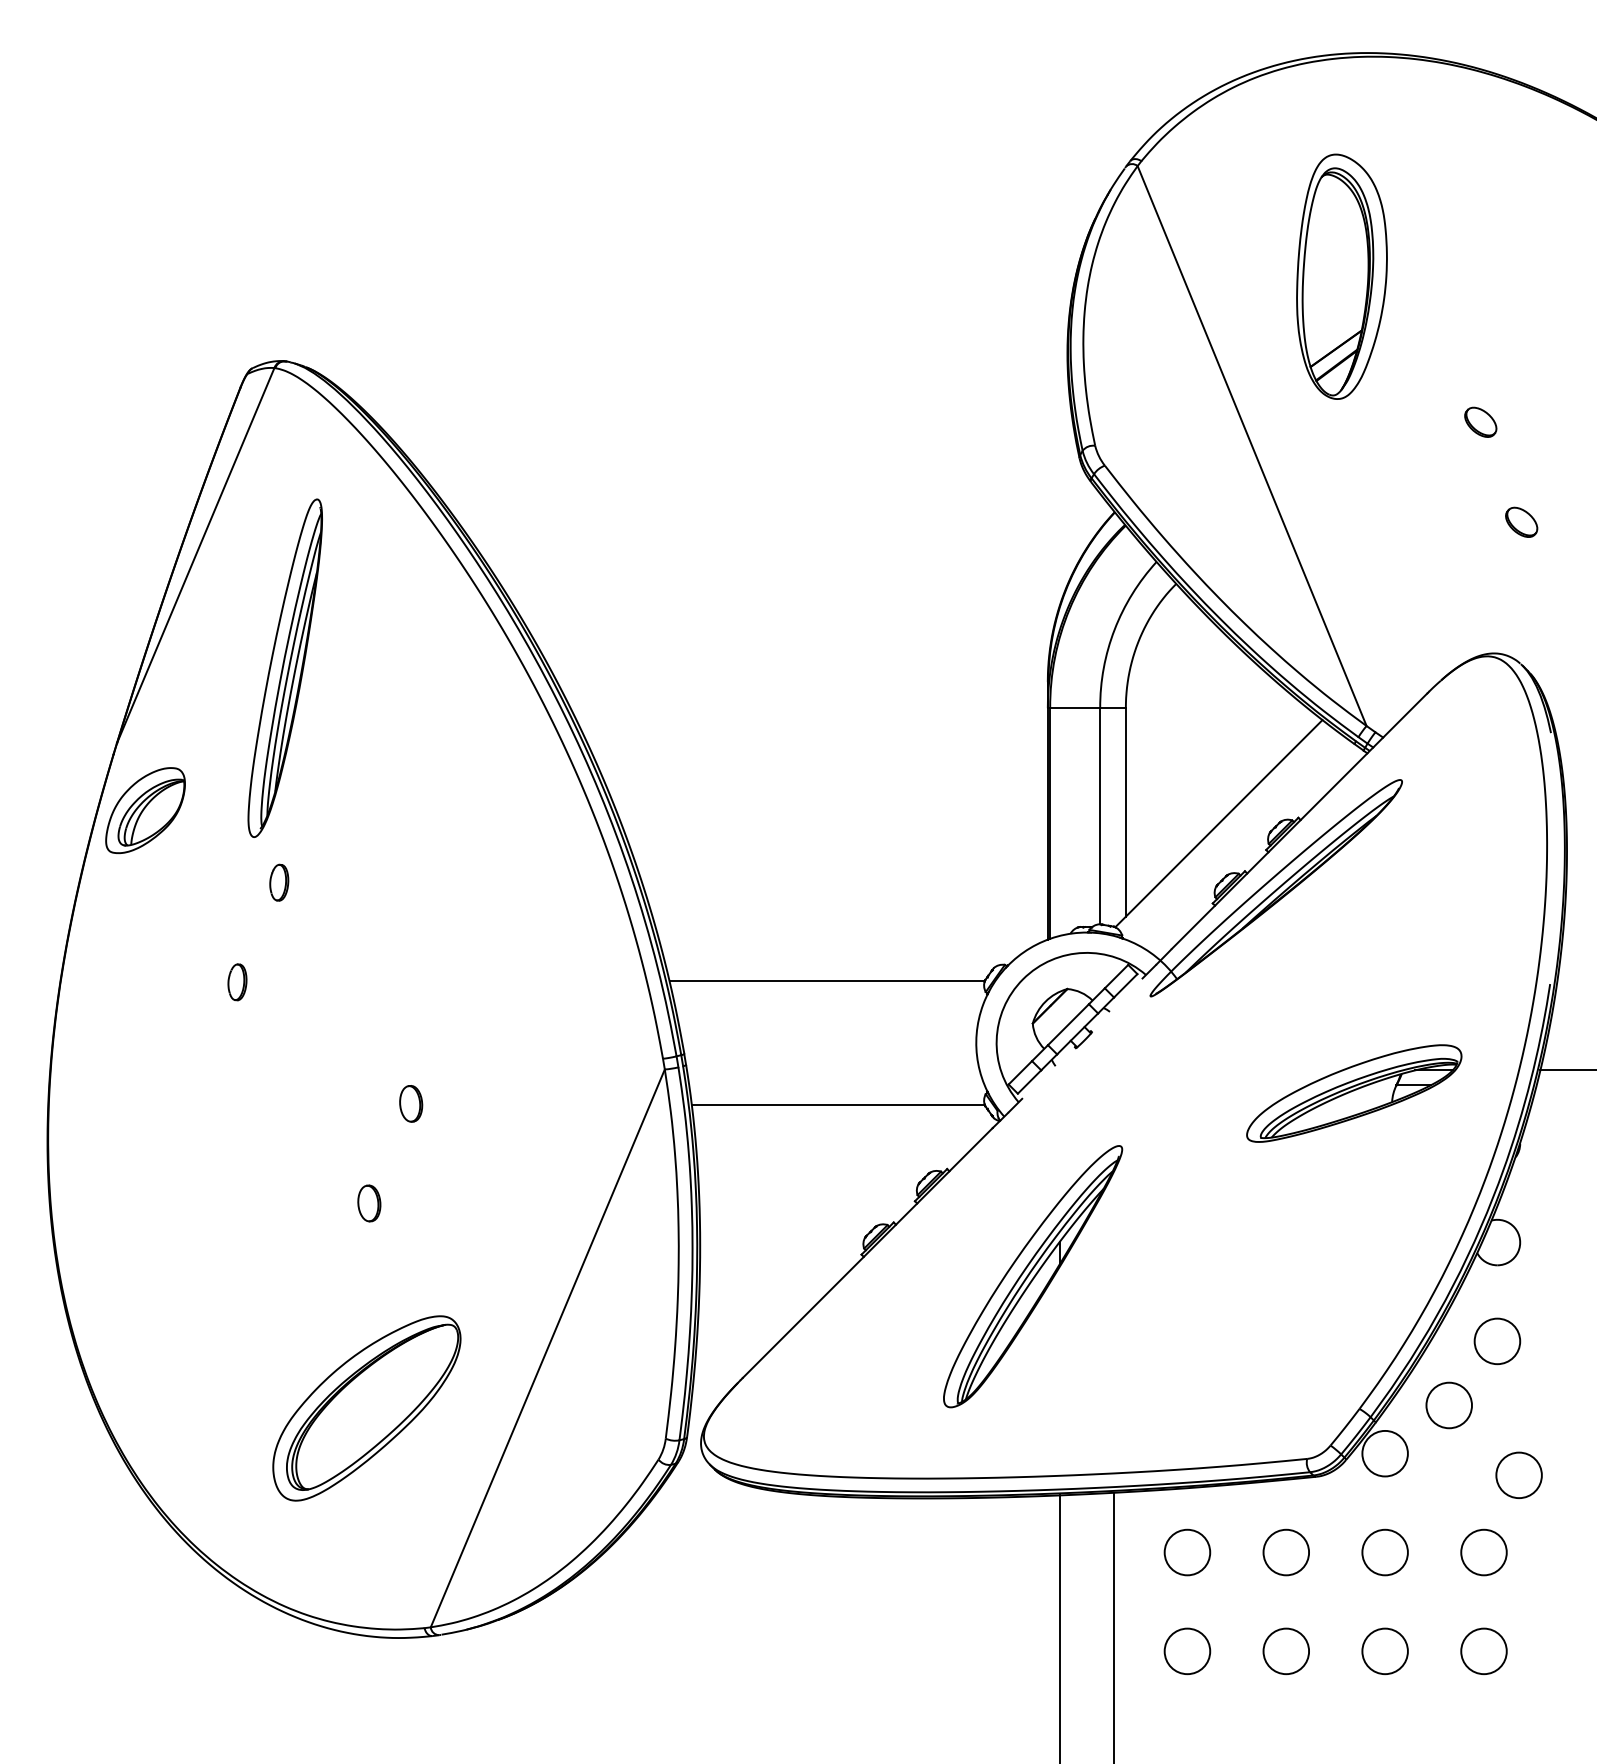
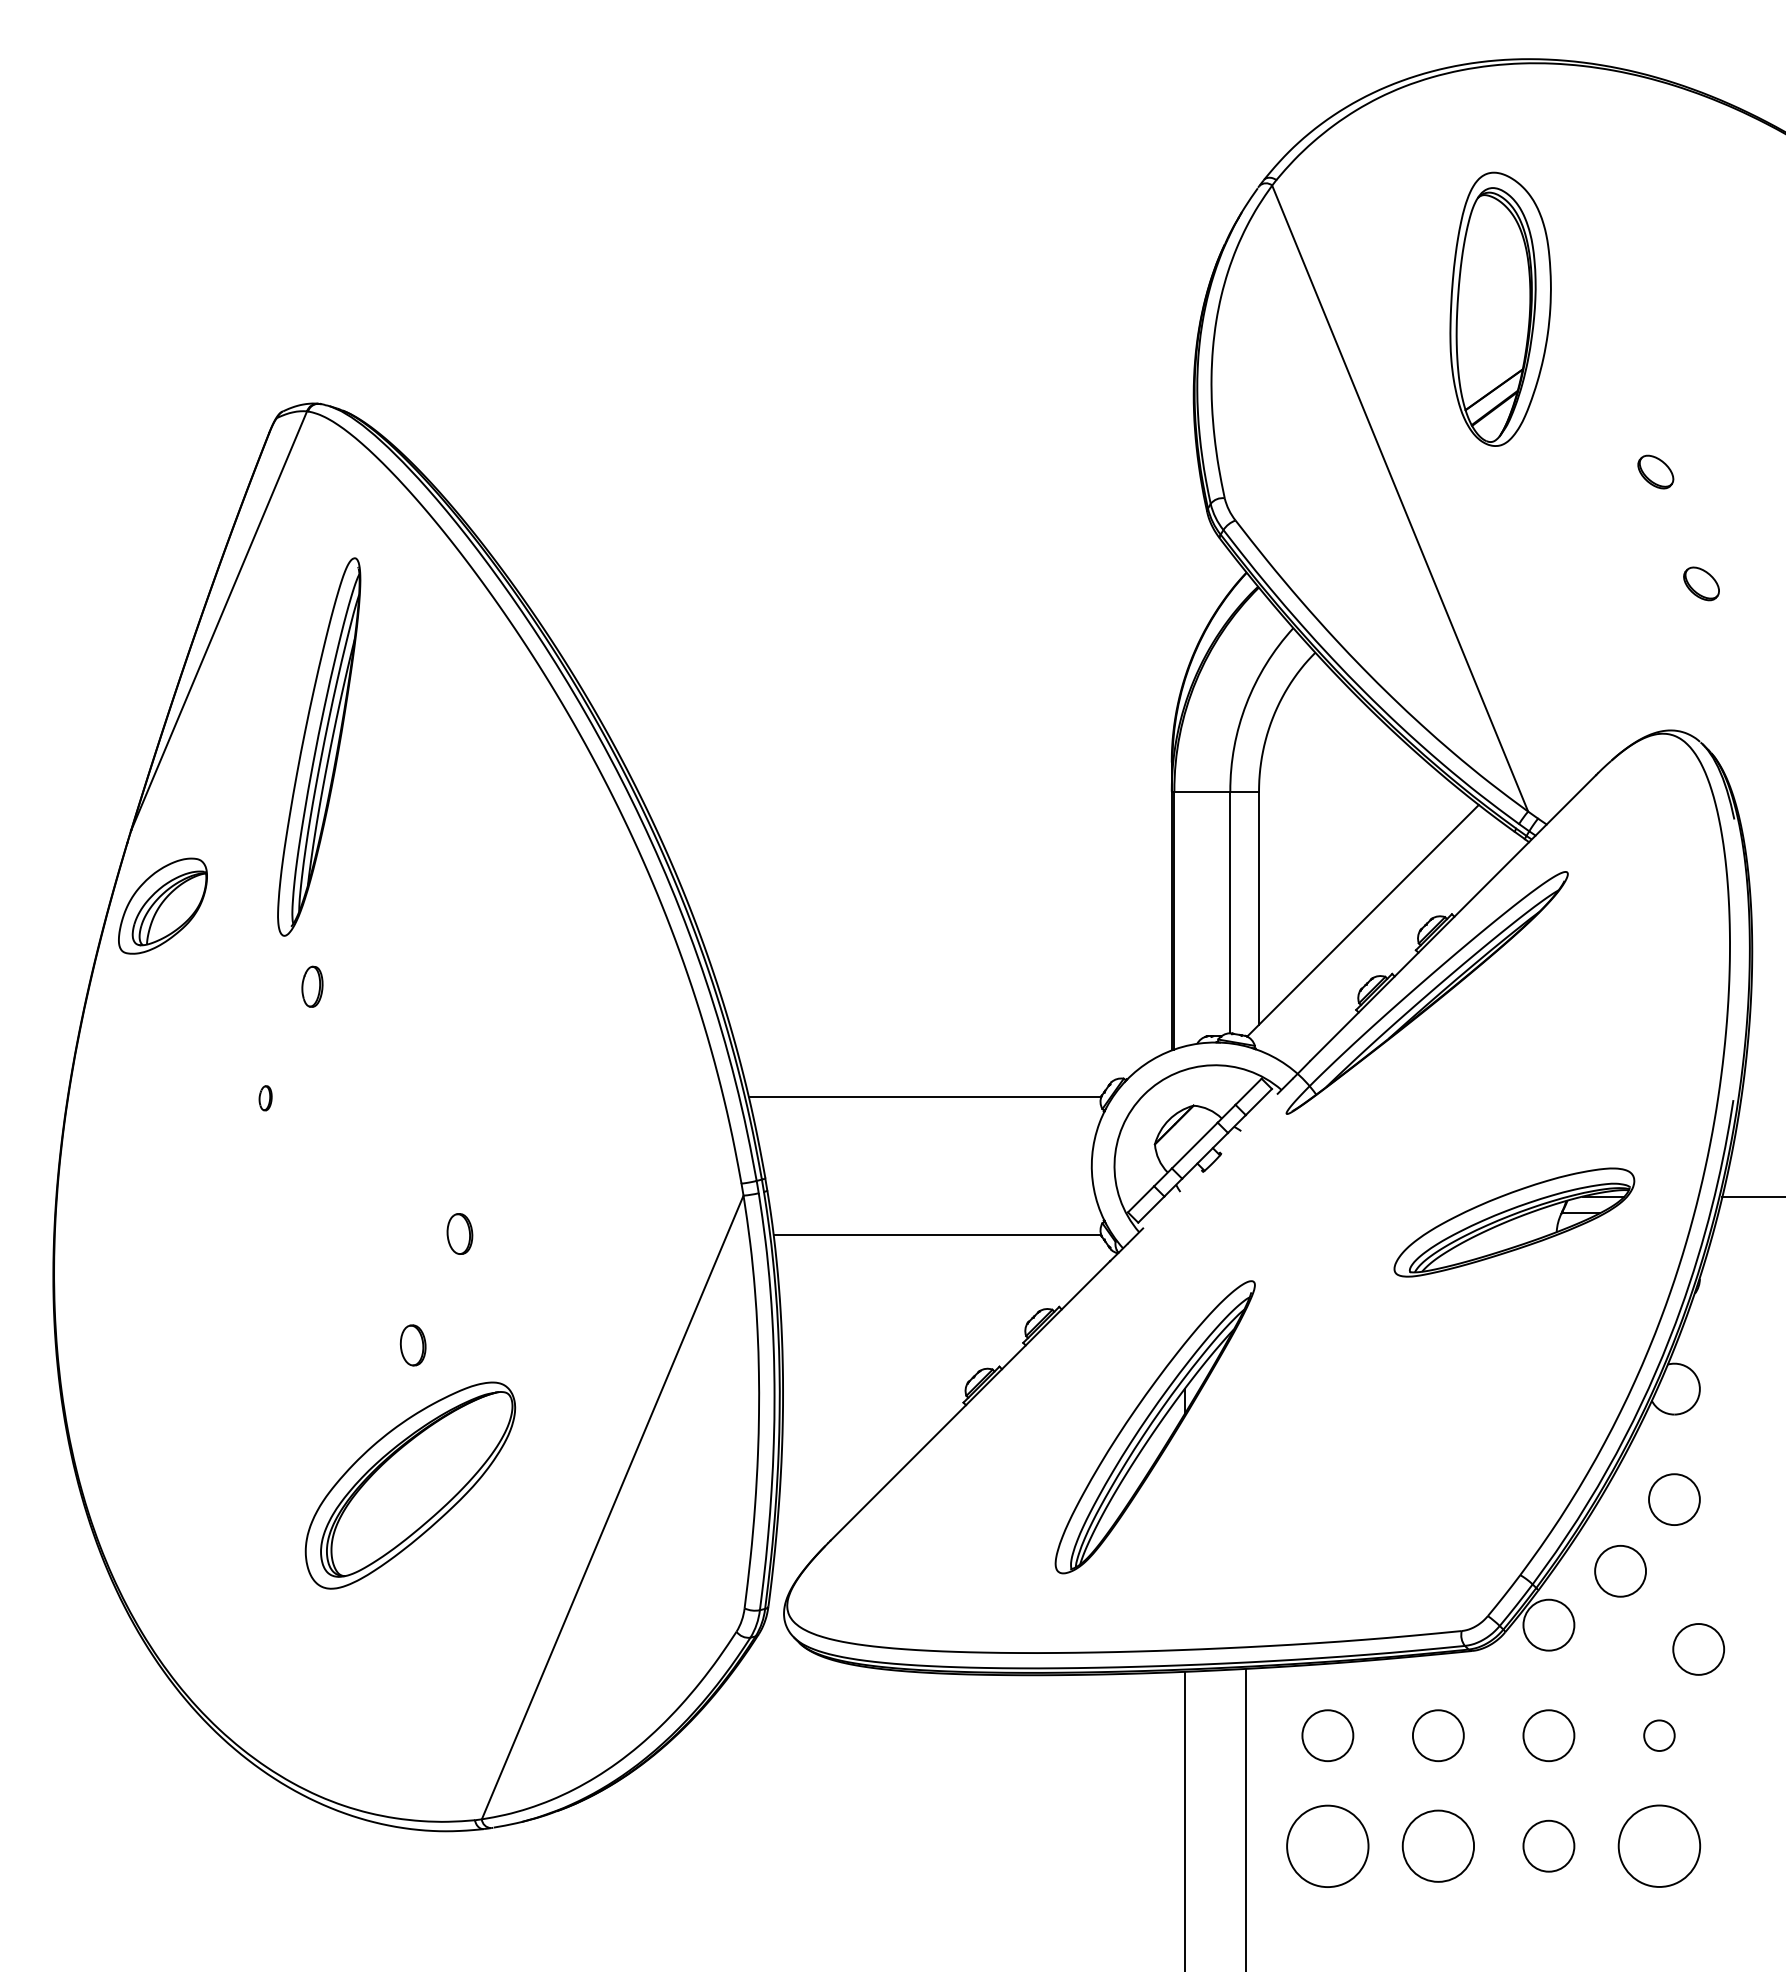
part: (237, 982) -> (265, 1098), size x0.6
part: (366, 1408) -> (410, 1485), moved
circle: (1484, 1552) -> (1659, 1735), size x0.6
circle: (1187, 1650) -> (1327, 1845), size x1.6
circle: (1285, 1650) -> (1437, 1845), size x1.4
circle: (1484, 1650) -> (1659, 1845), size x1.6

